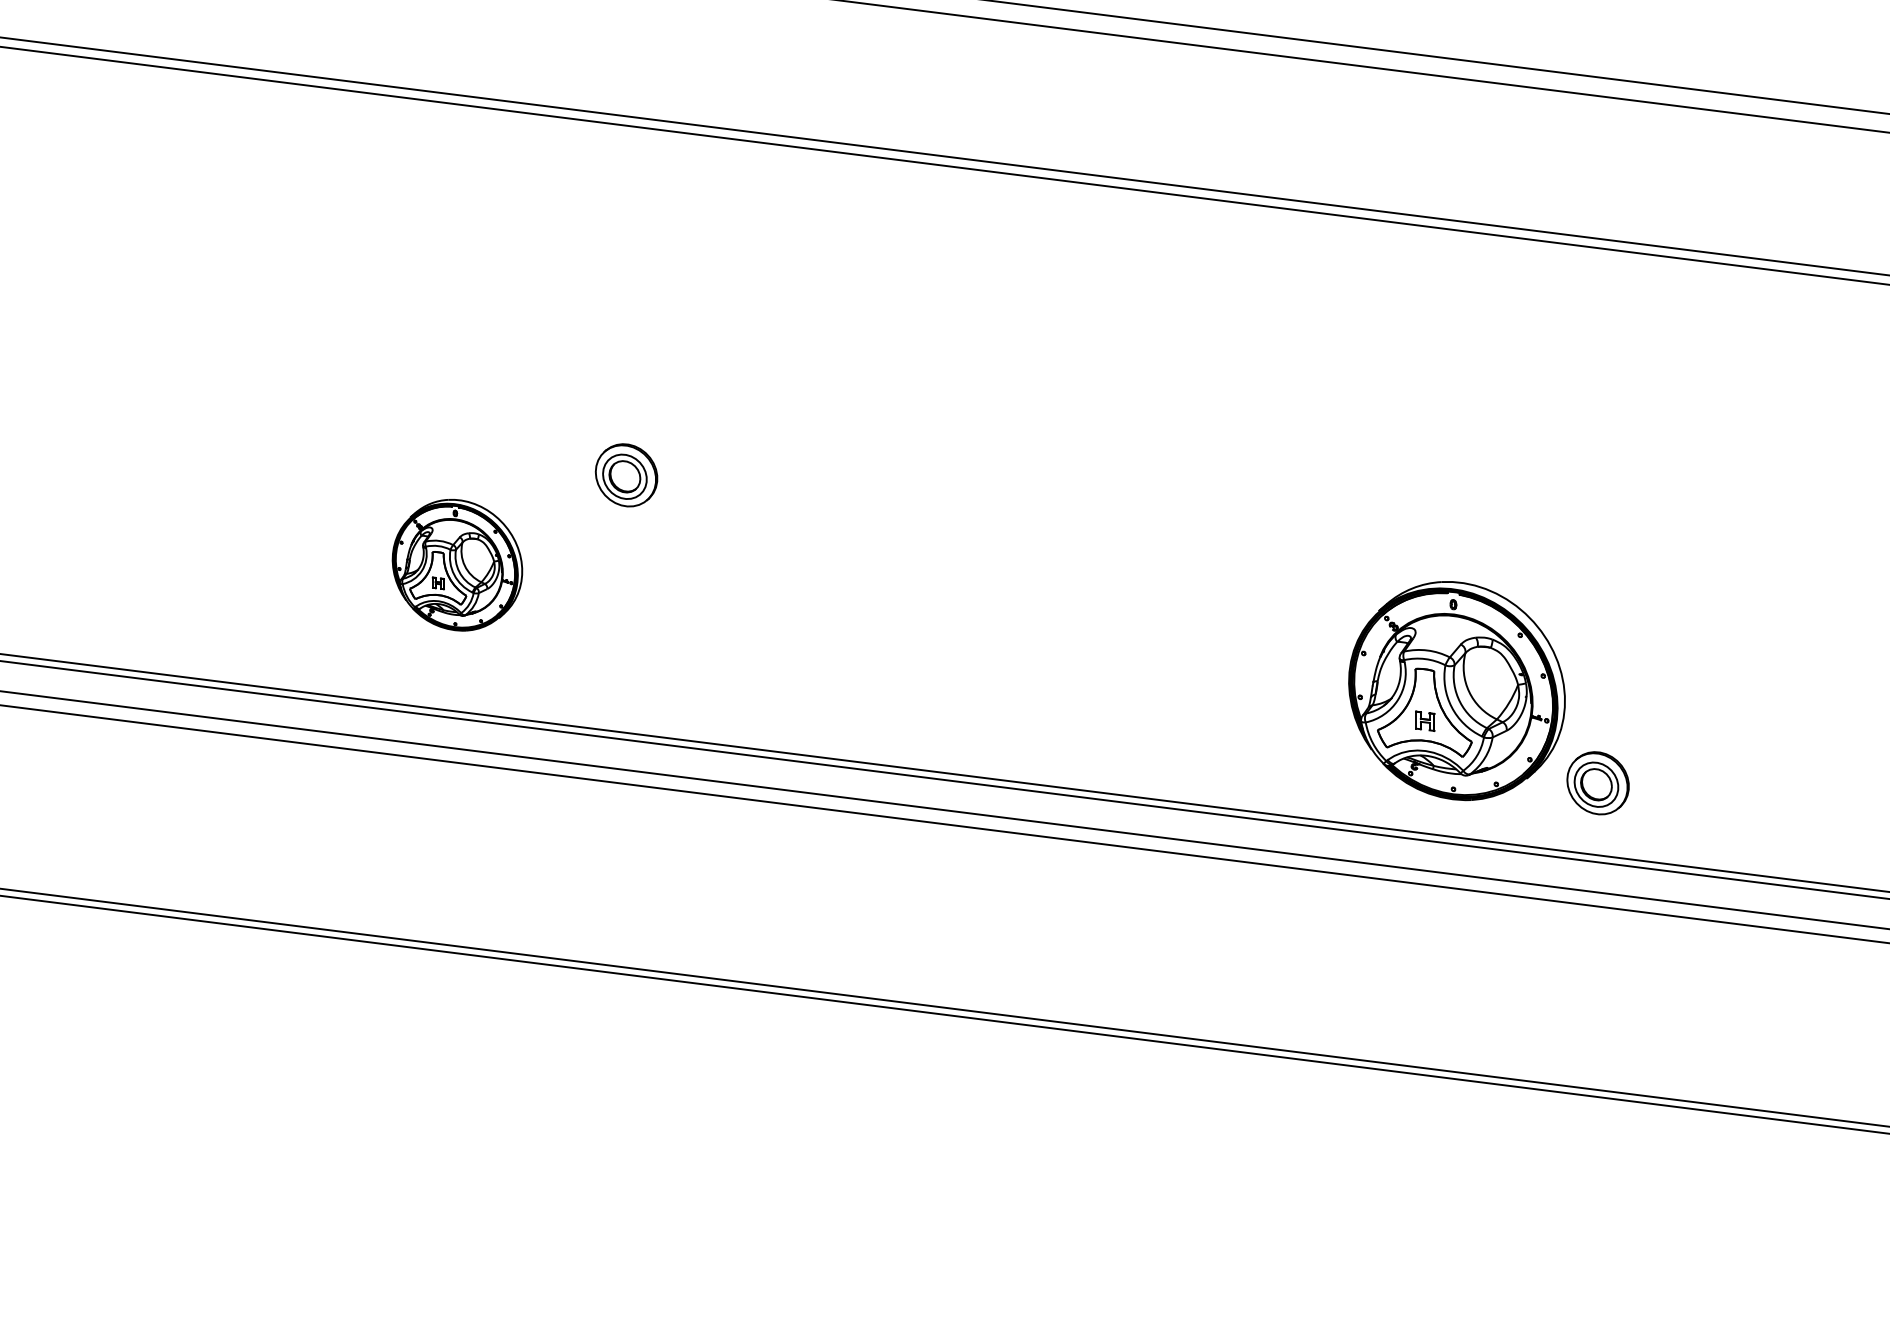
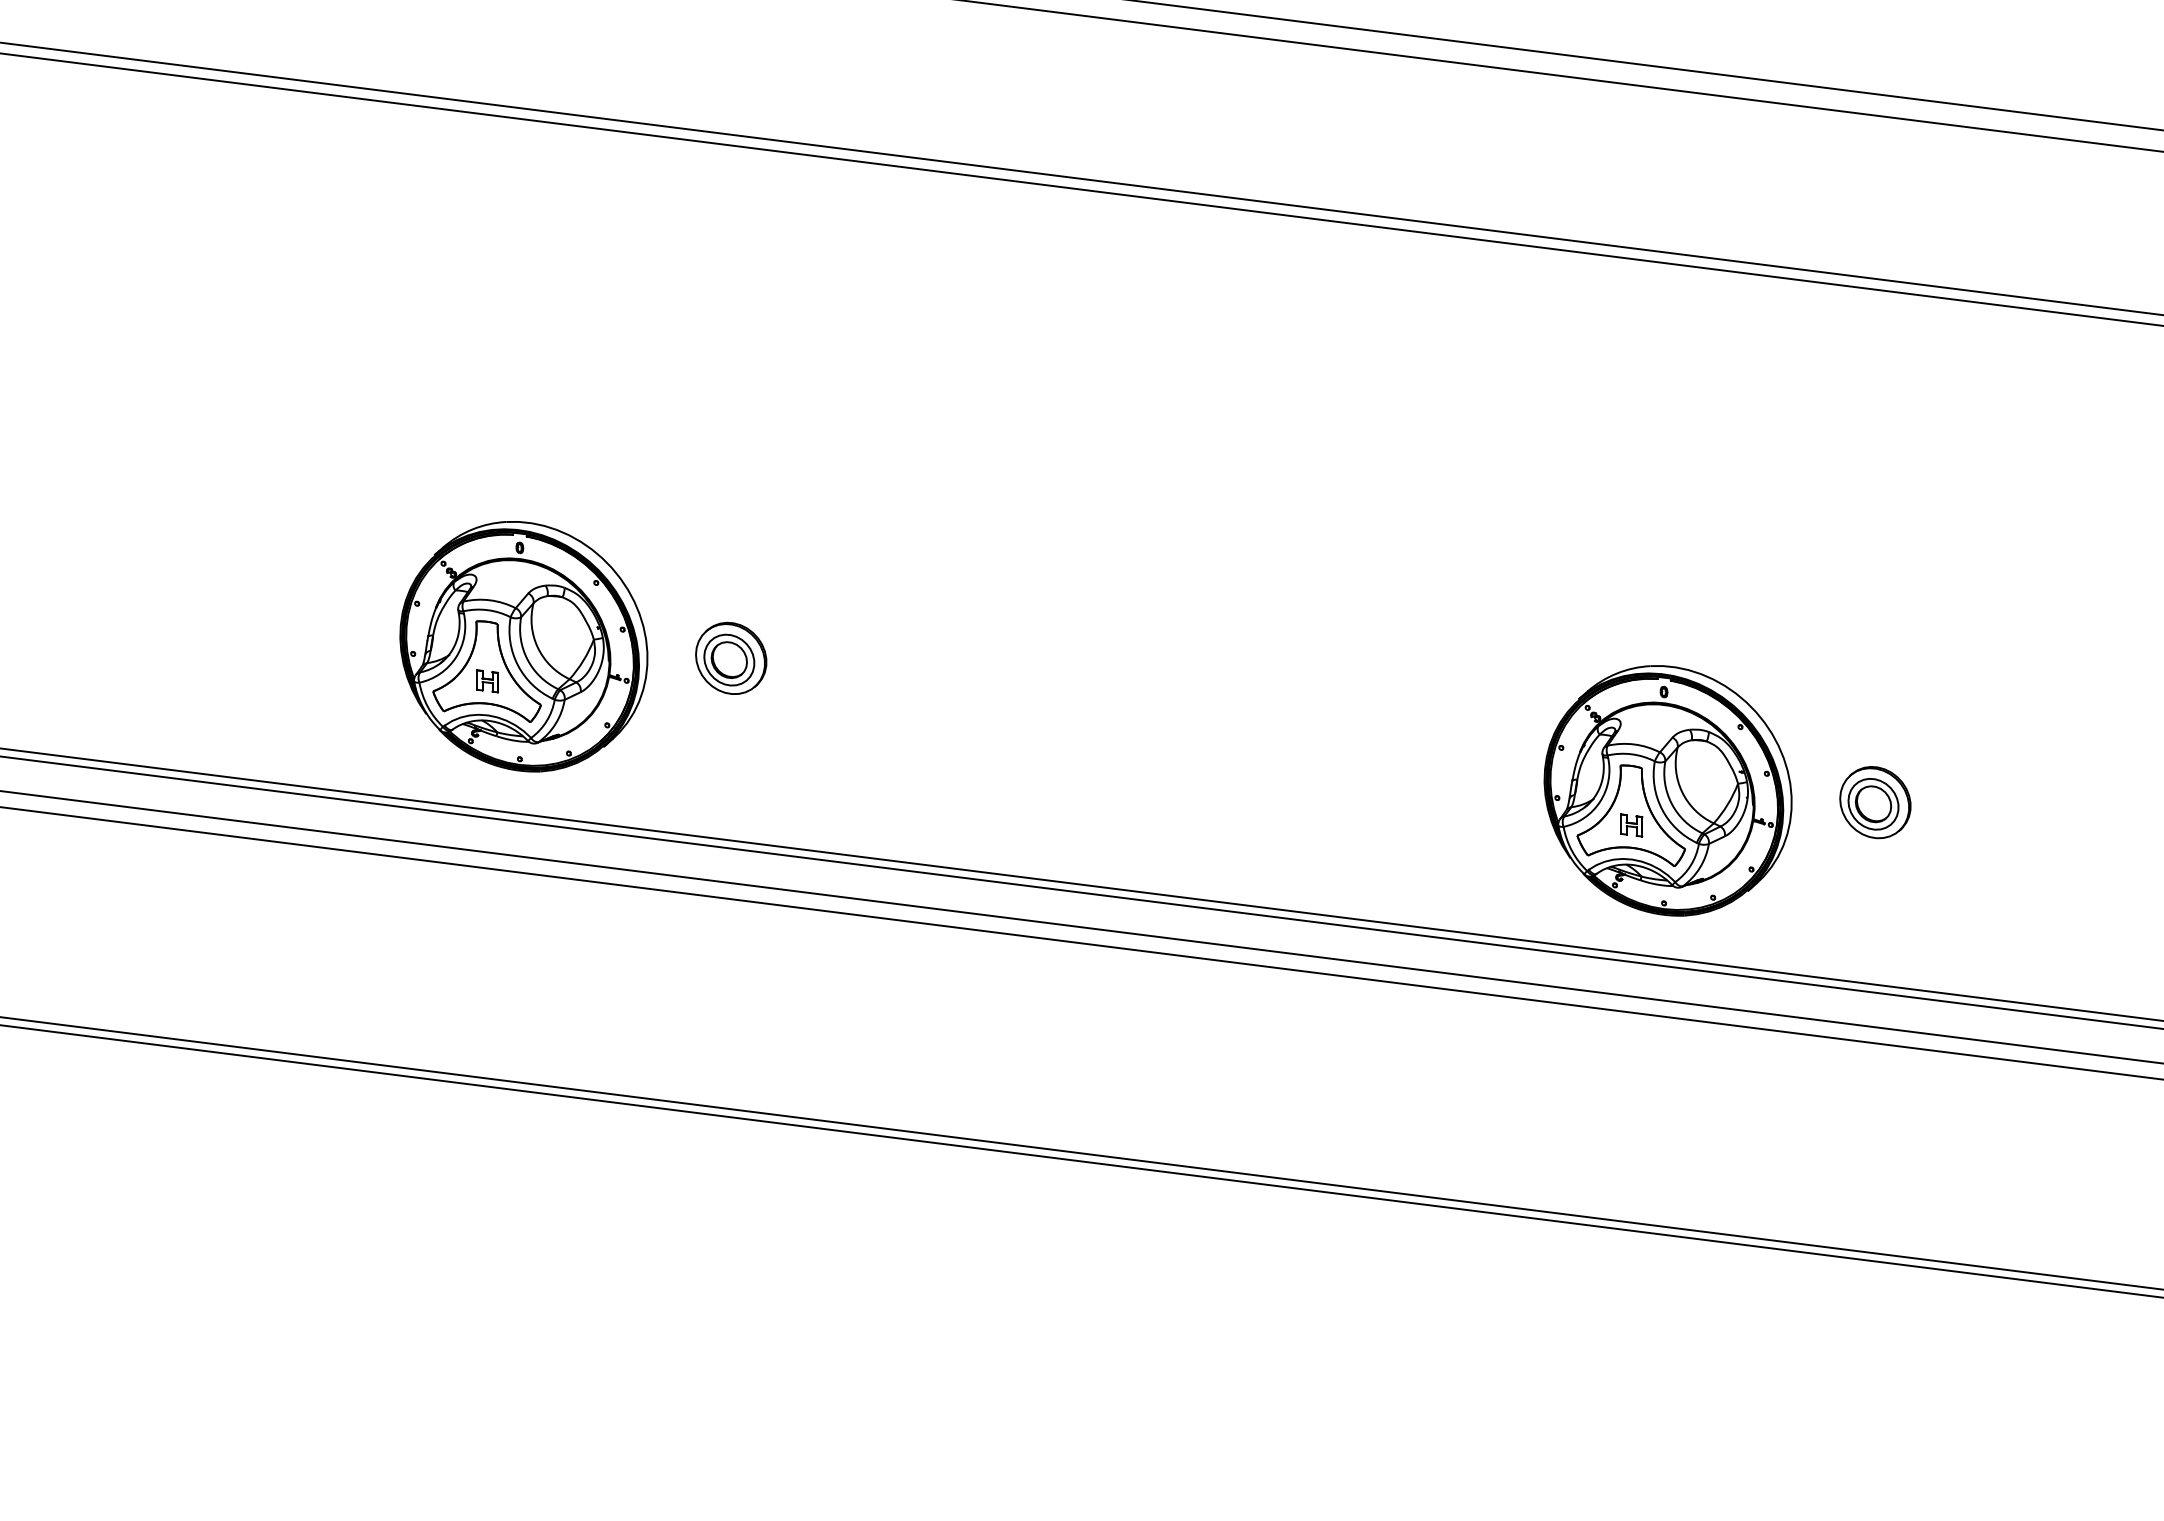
part: (626, 475) -> (731, 658), moved
part: (457, 565) -> (523, 647), size x1.67
part: (1597, 783) -> (1874, 802), moved

